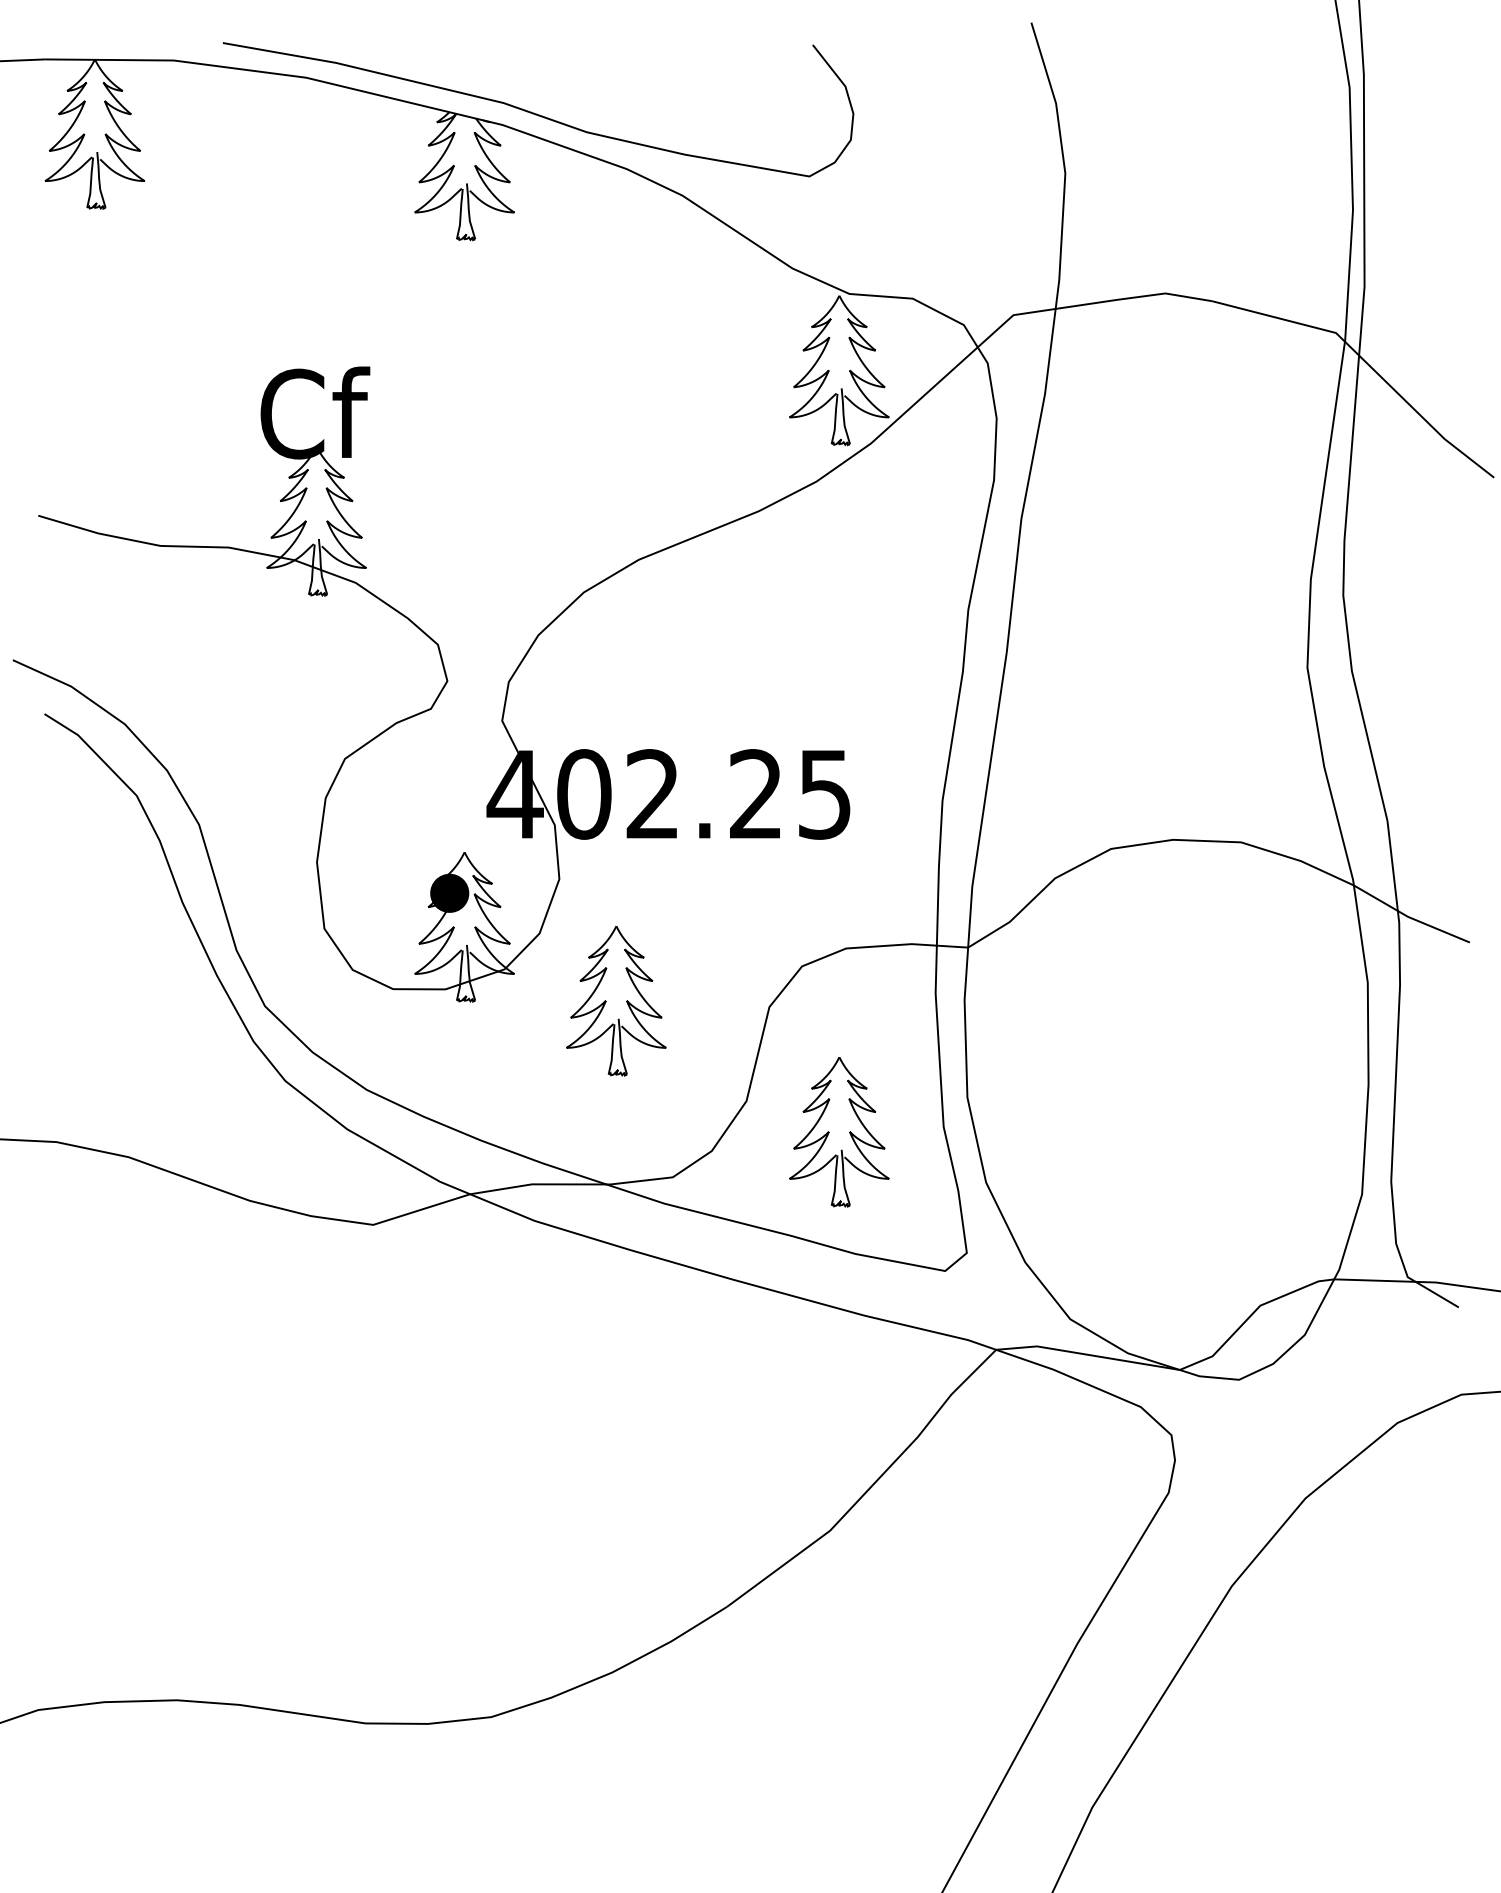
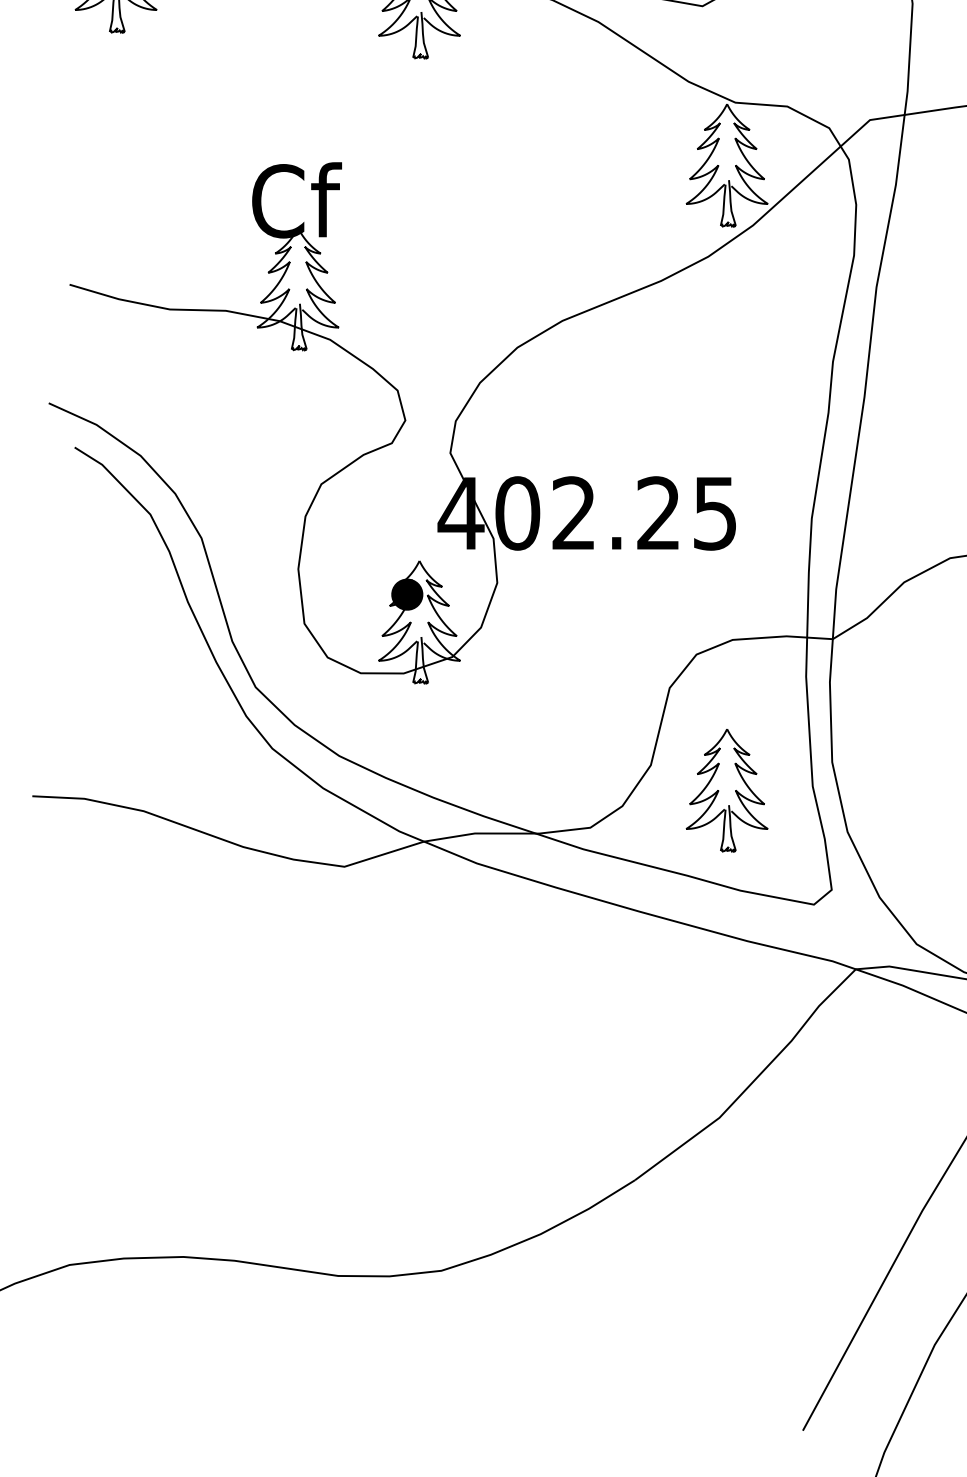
part: (616, 1001) -> (544, 683), removed

